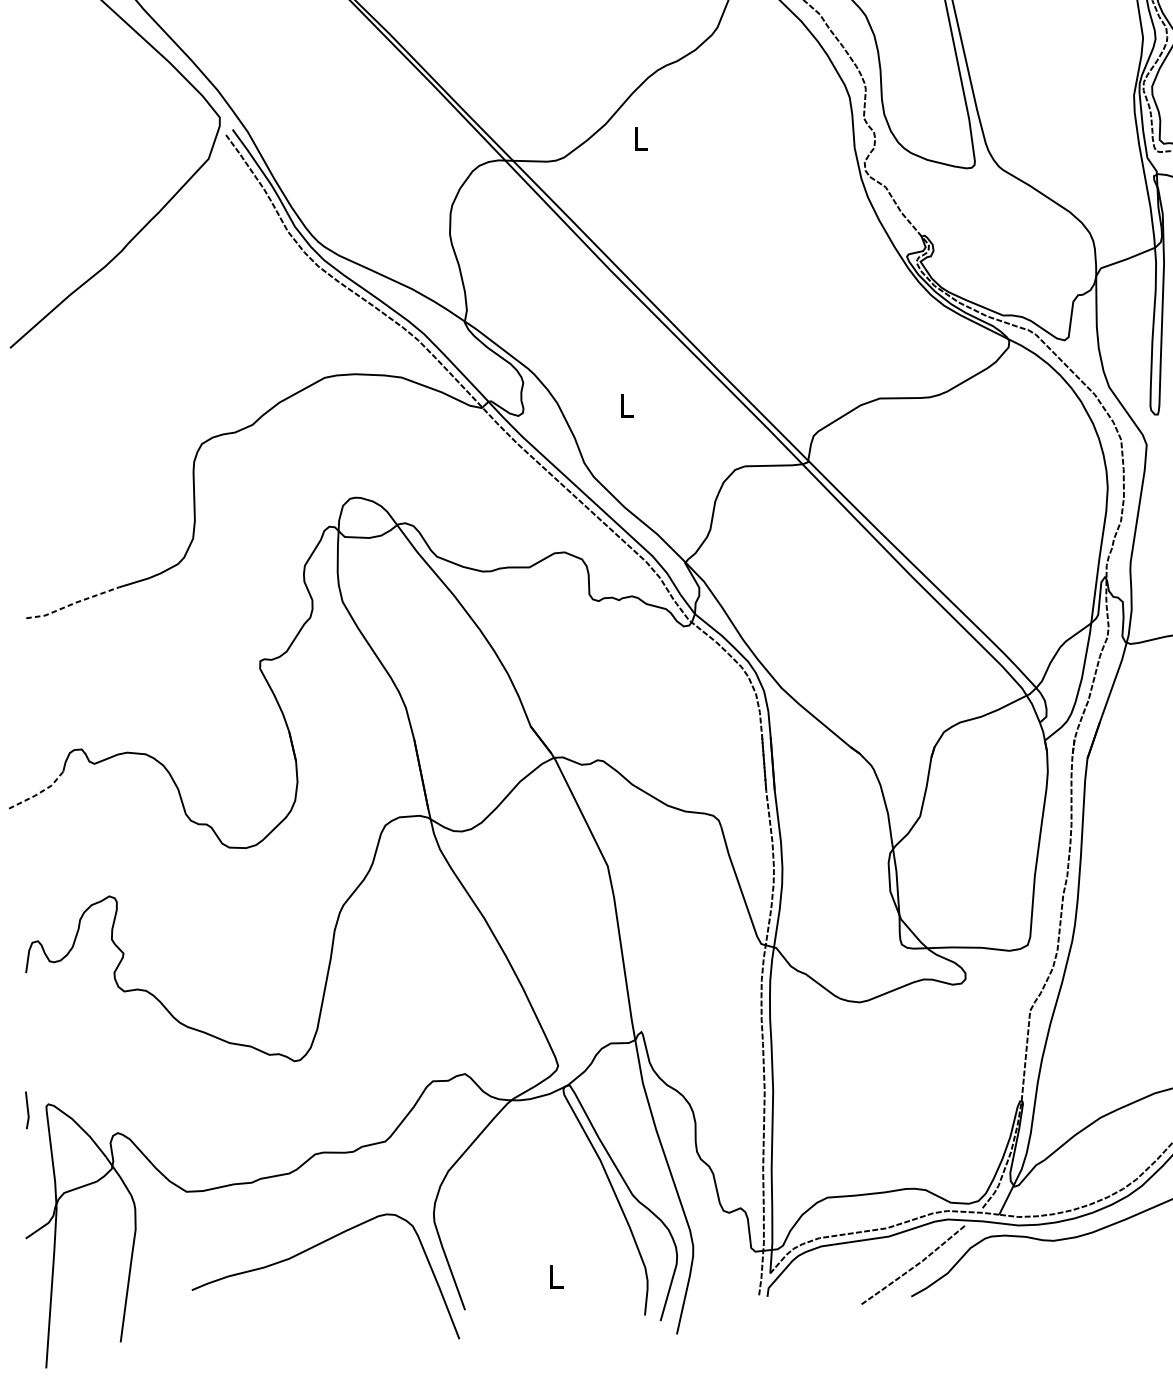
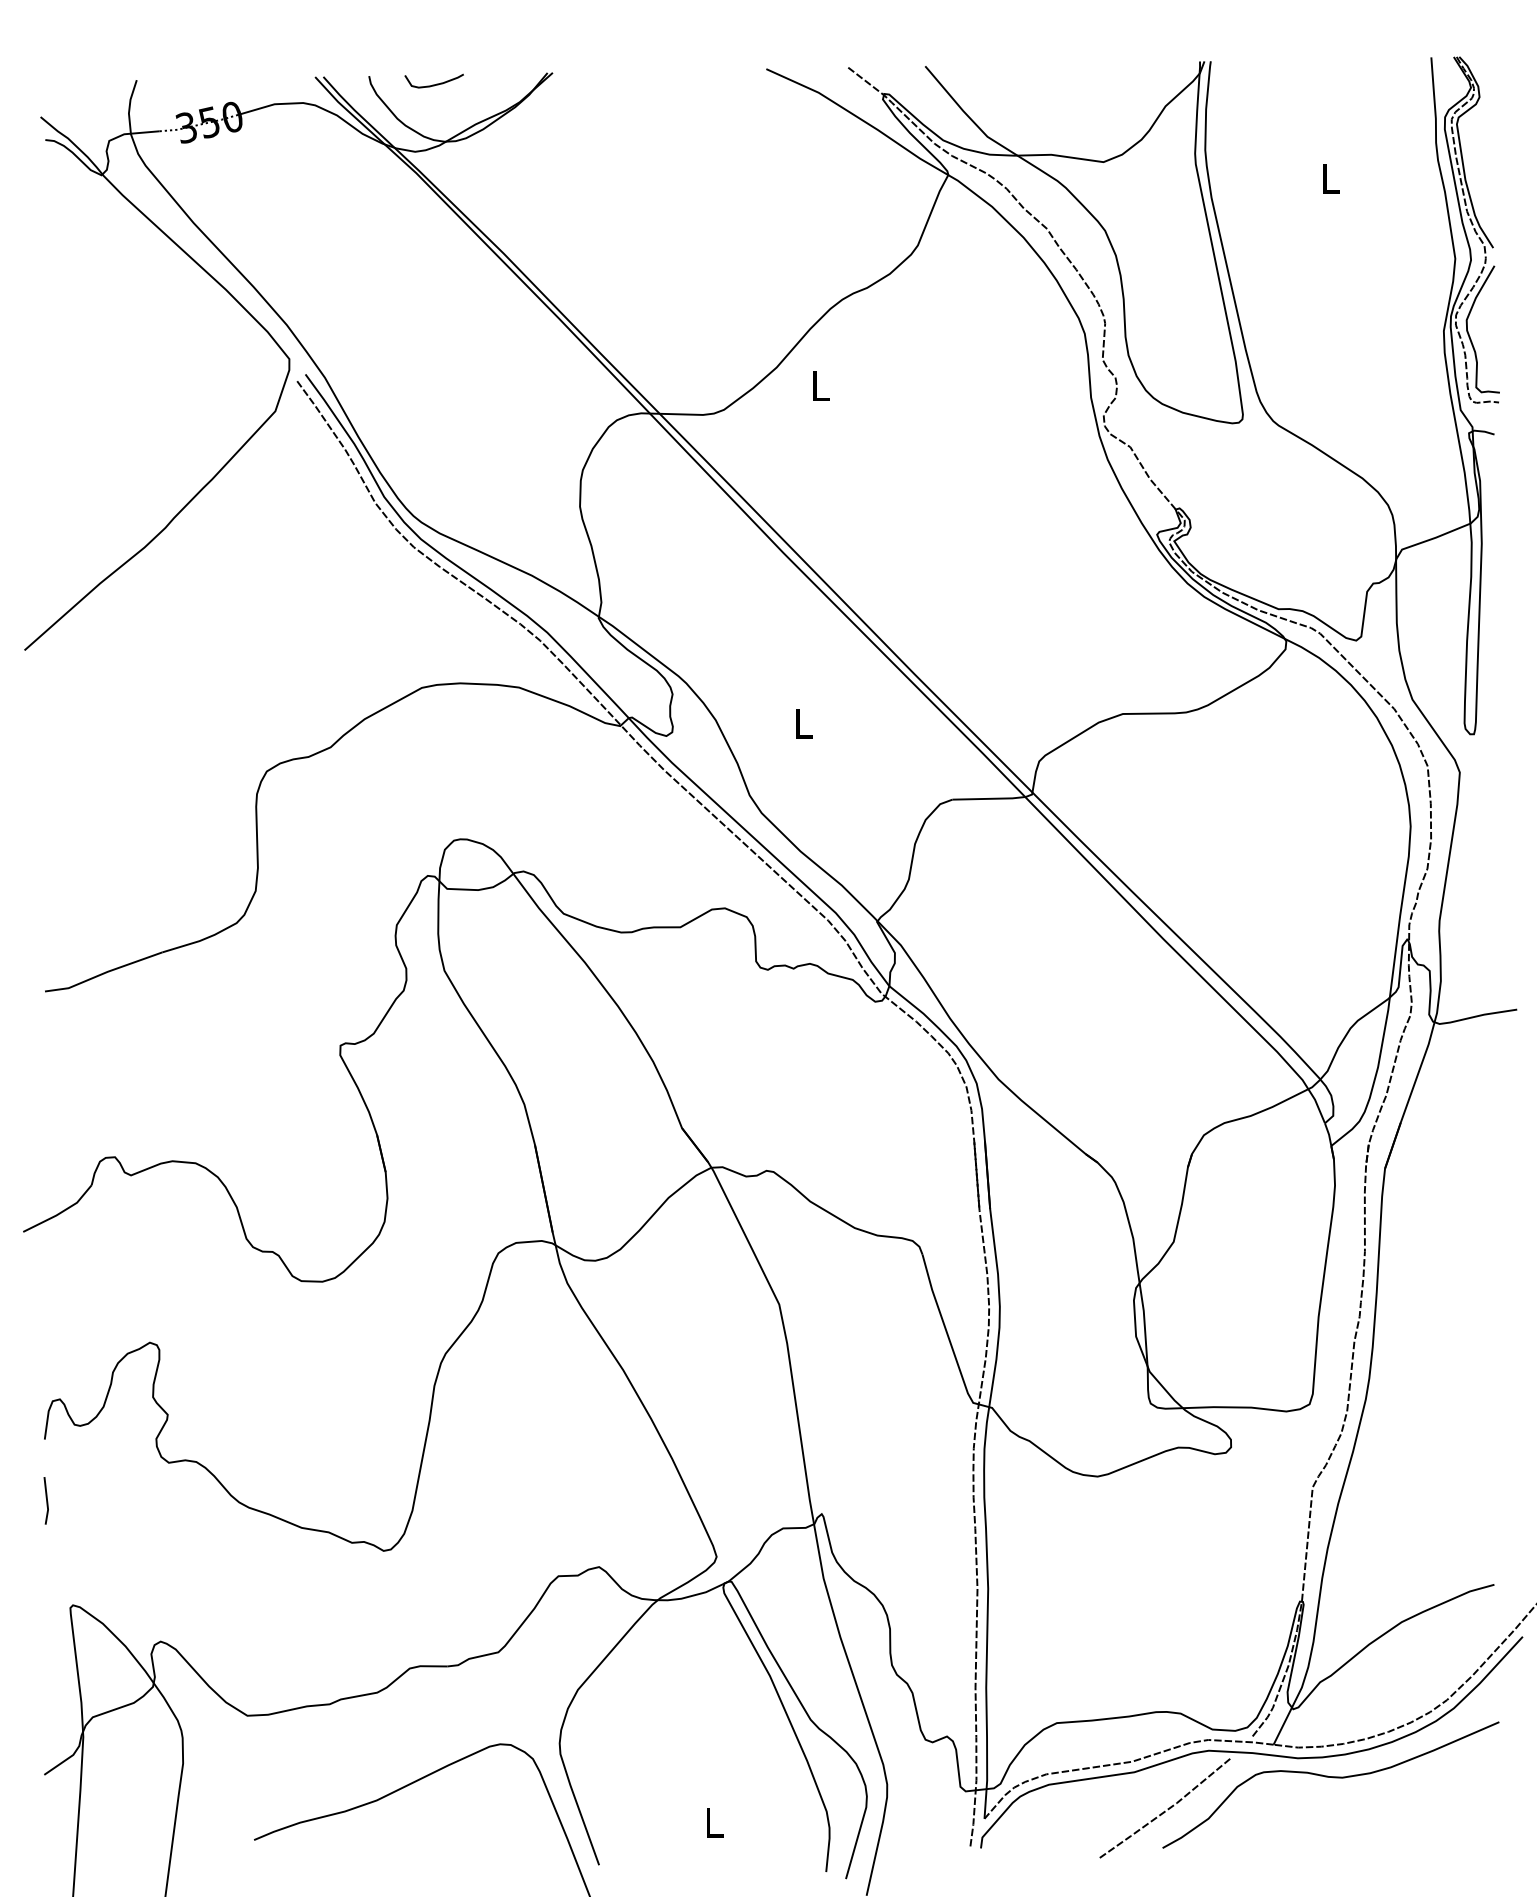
line: (73, 604) -> (104, 973), dashed -> solid
line: (38, 793) -> (60, 1212), dashed -> solid
line: (27, 1110) -> (46, 1500), moved

